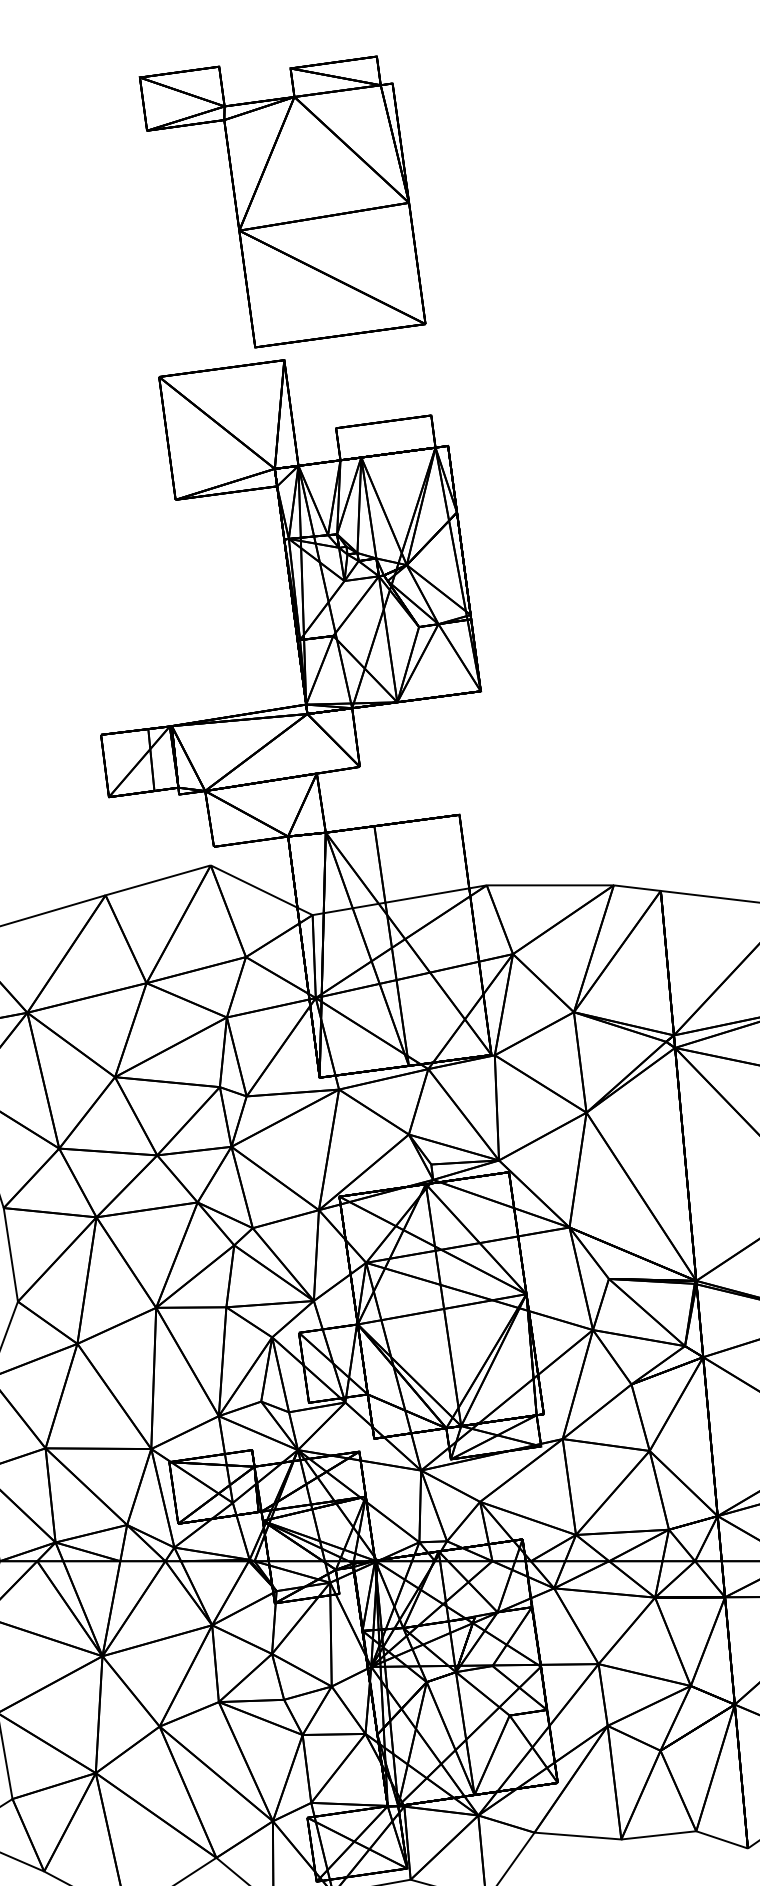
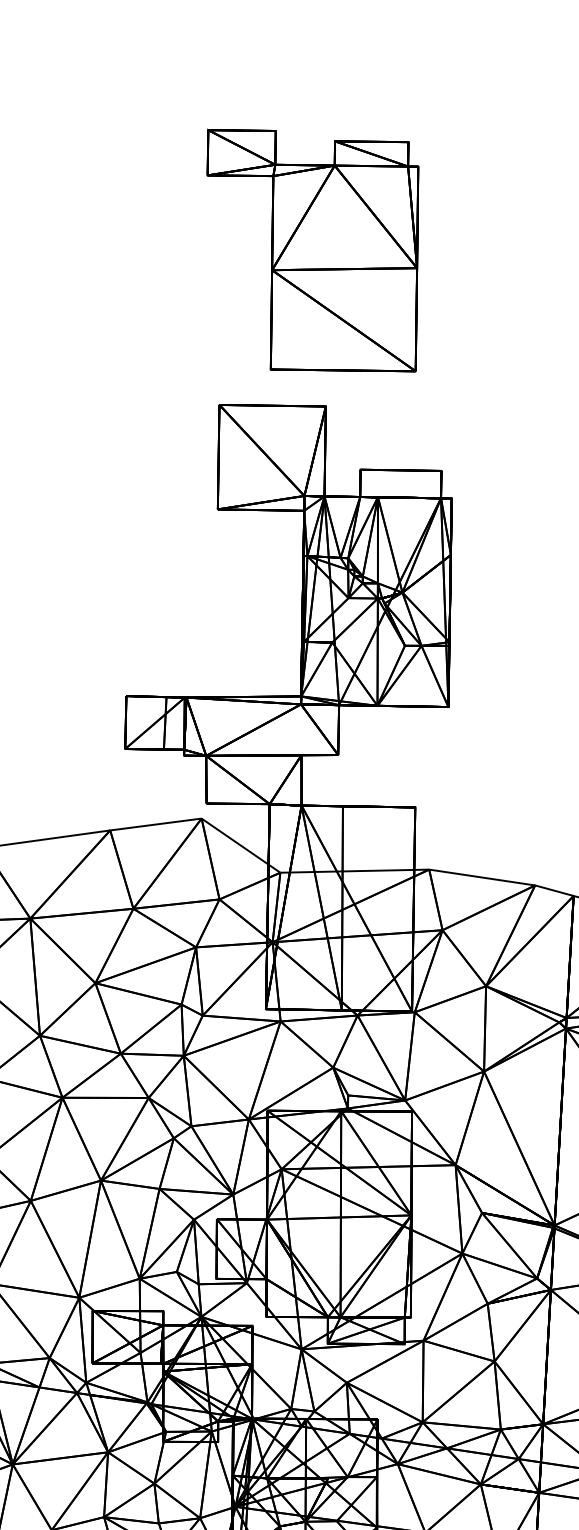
part: (282, 201) -> (311, 251), moved

